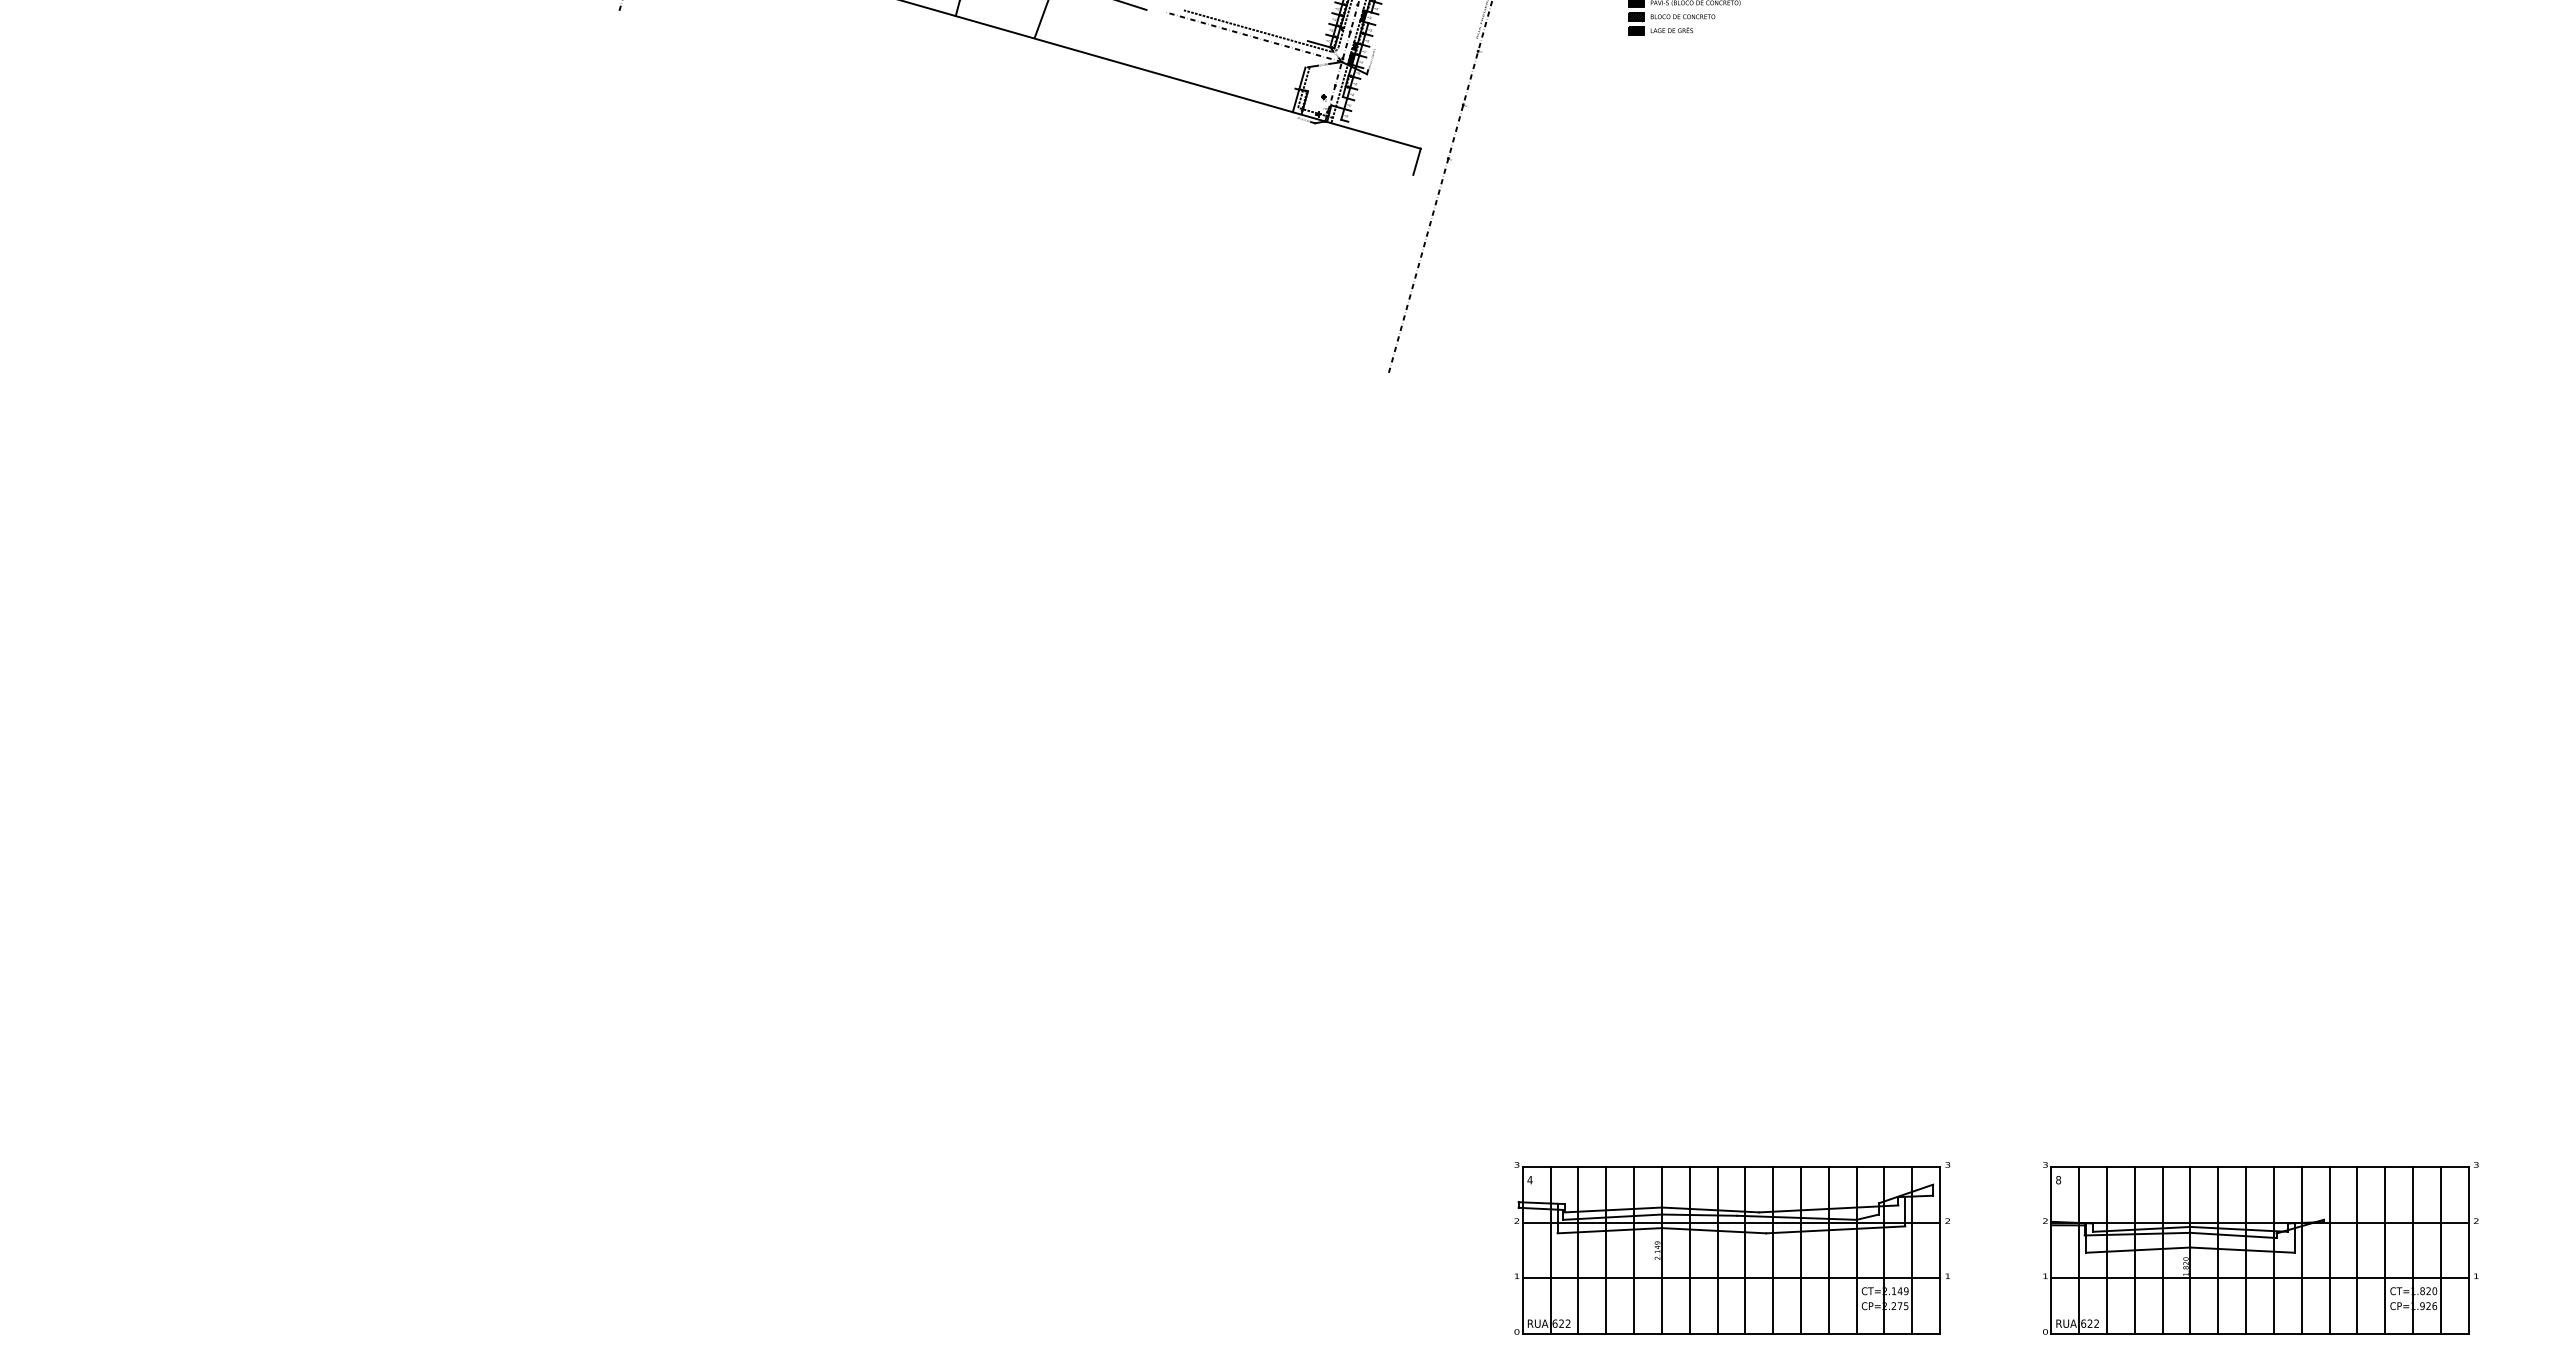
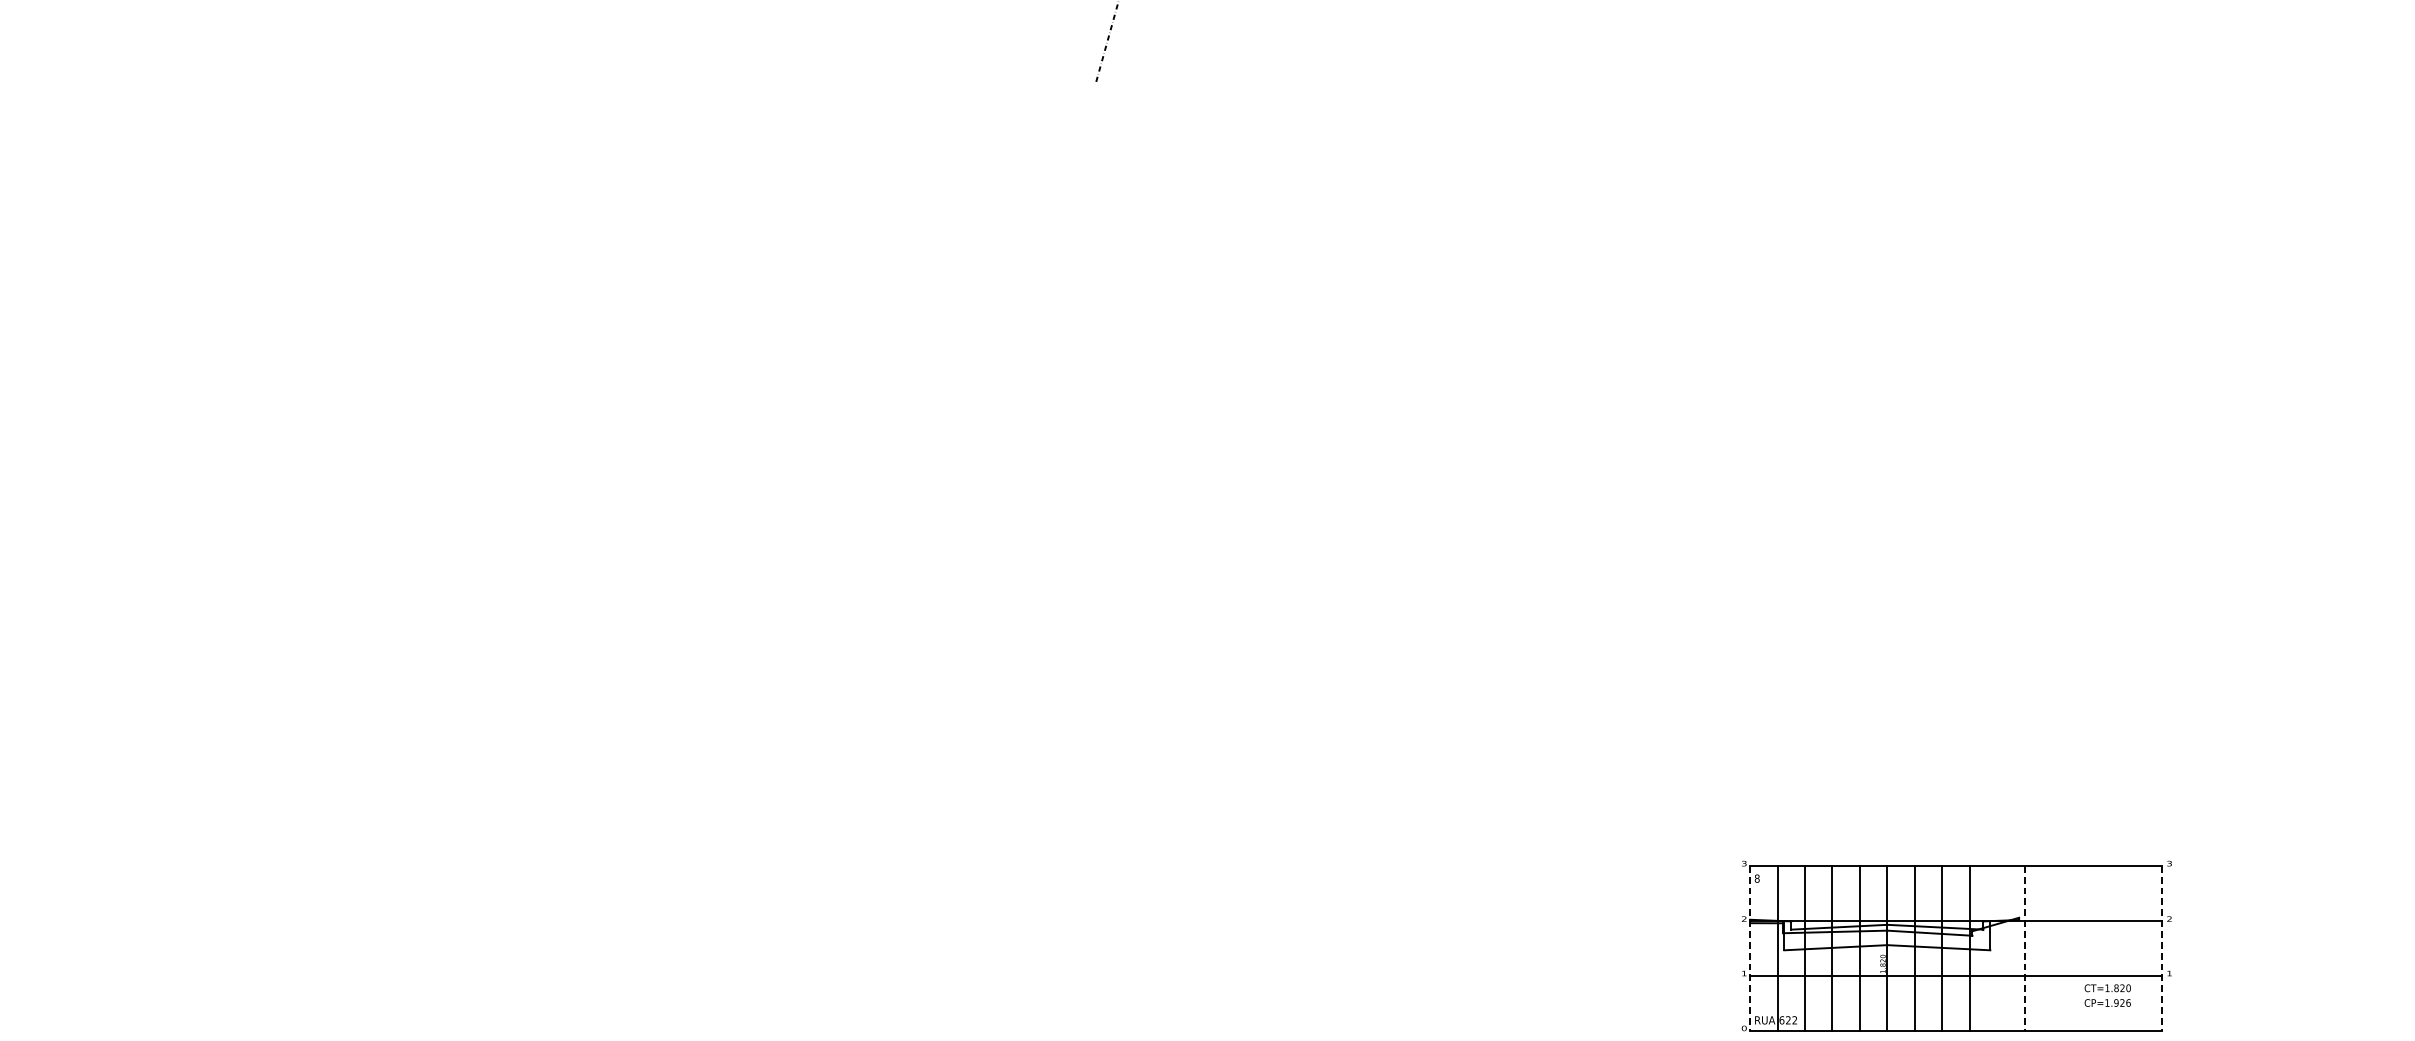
part: (1732, 1248) -> (1435, 946), removed
line: (2301, 1250) -> (1997, 948), removed
line: (2357, 1250) -> (2052, 948), removed
line: (2385, 1250) -> (2079, 948), removed
line: (2412, 1250) -> (2106, 948), removed
line: (2440, 1250) -> (2134, 948), removed
line: (2051, 1251) -> (1750, 949), solid -> dashed
line: (2329, 1251) -> (2024, 949), solid -> dashed
line: (2468, 1251) -> (2161, 949), solid -> dashed

